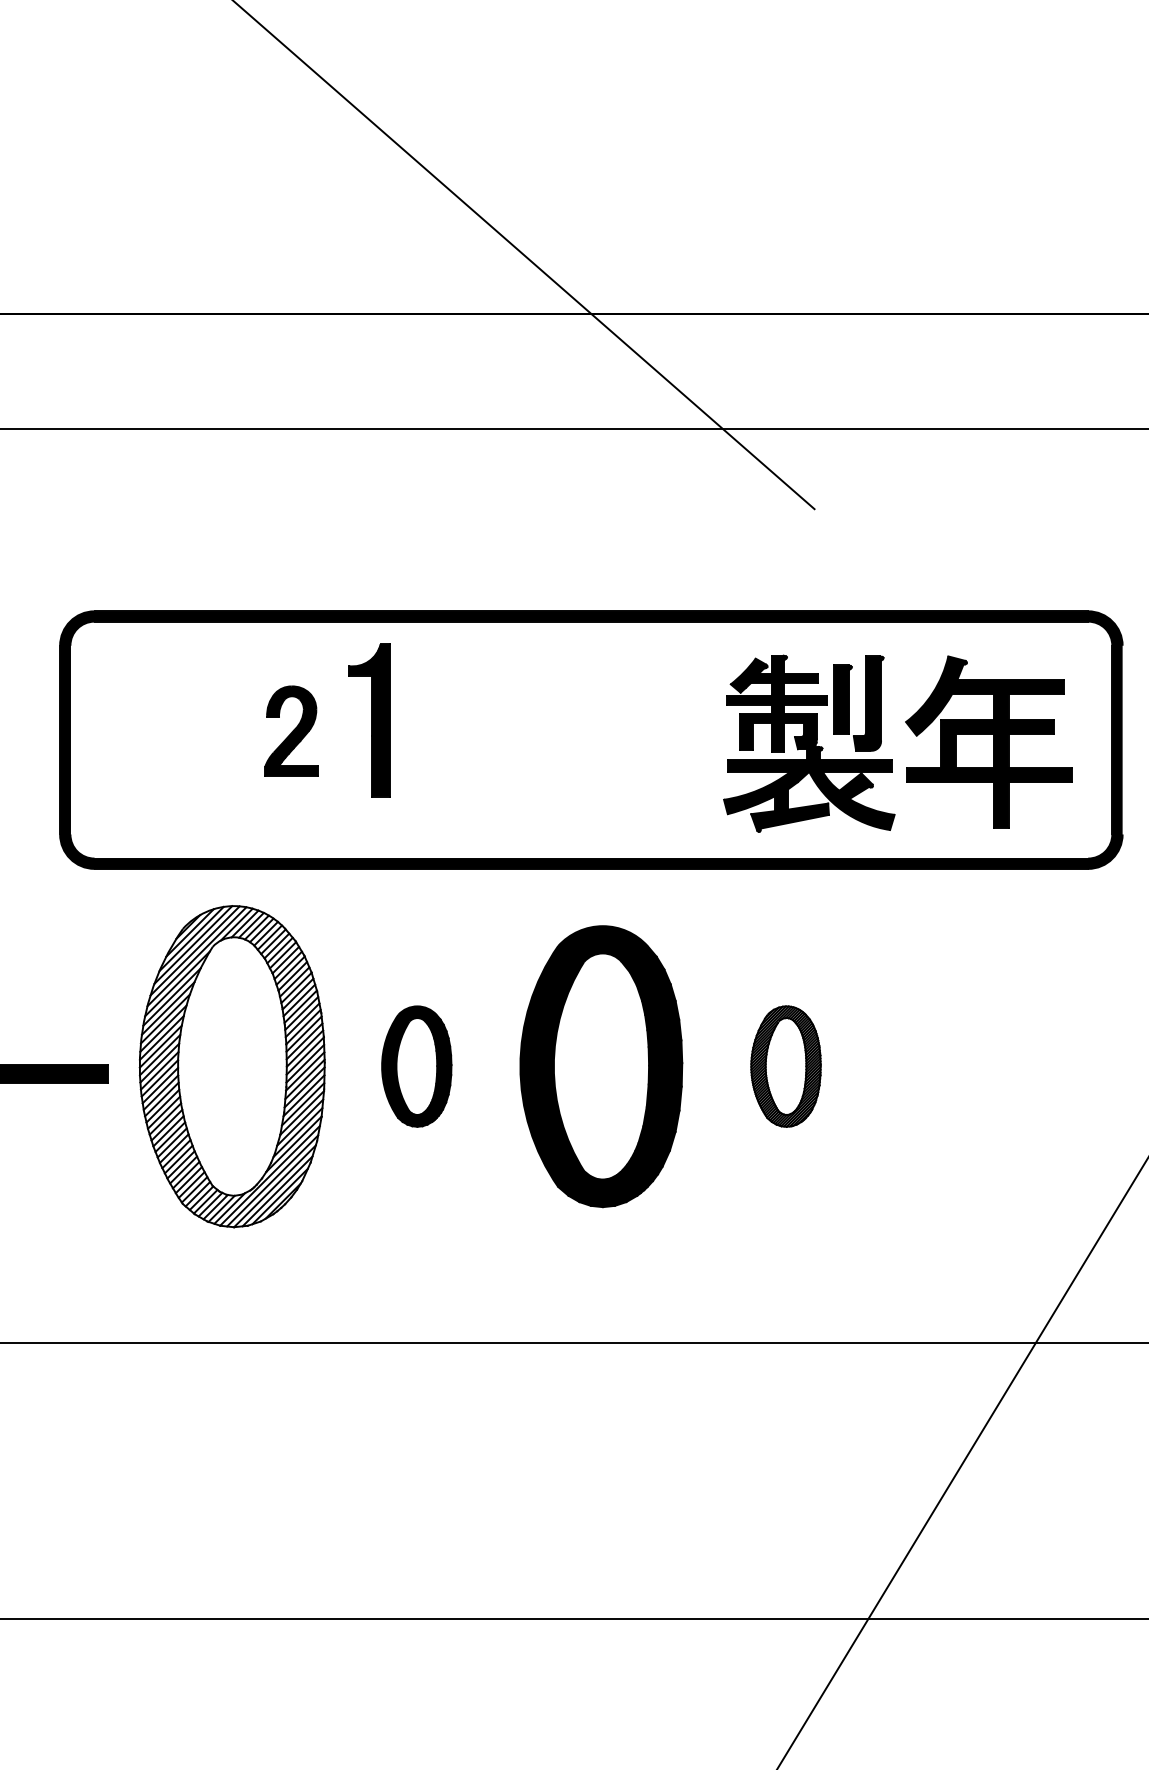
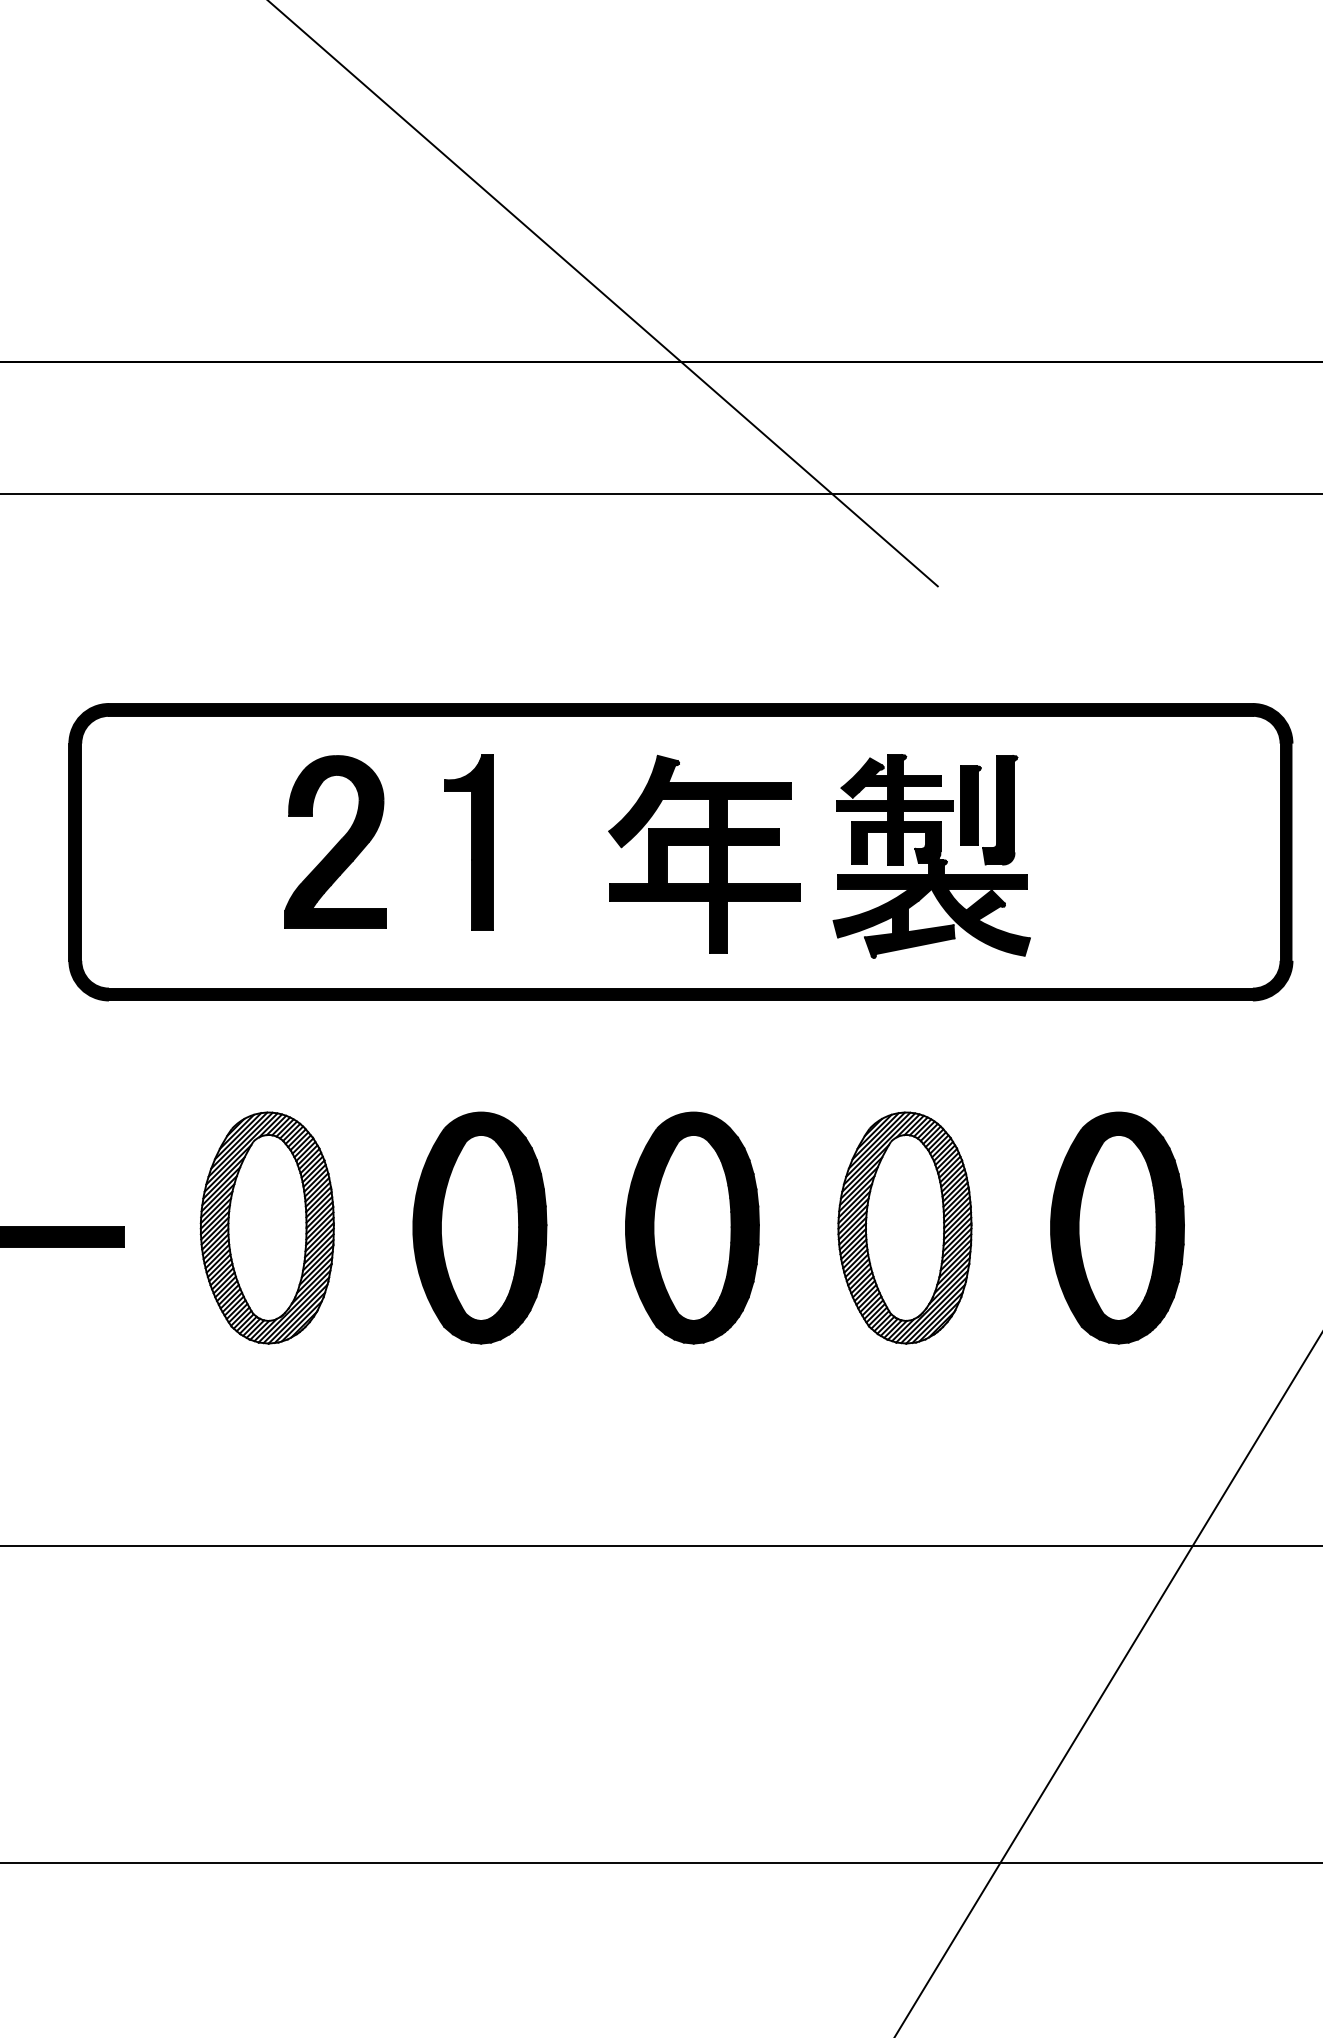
part: (368, 720) -> (468, 842), moved
part: (291, 730) -> (335, 841), size x1.67
part: (988, 741) -> (704, 853), moved
part: (231, 1066) -> (266, 1227), size x0.62
part: (416, 1066) -> (479, 1227), size x1.67
part: (601, 1066) -> (692, 1227), size x0.71
part: (785, 1066) -> (904, 1227), size x1.67
part: (970, 1066) -> (1117, 1227), added

